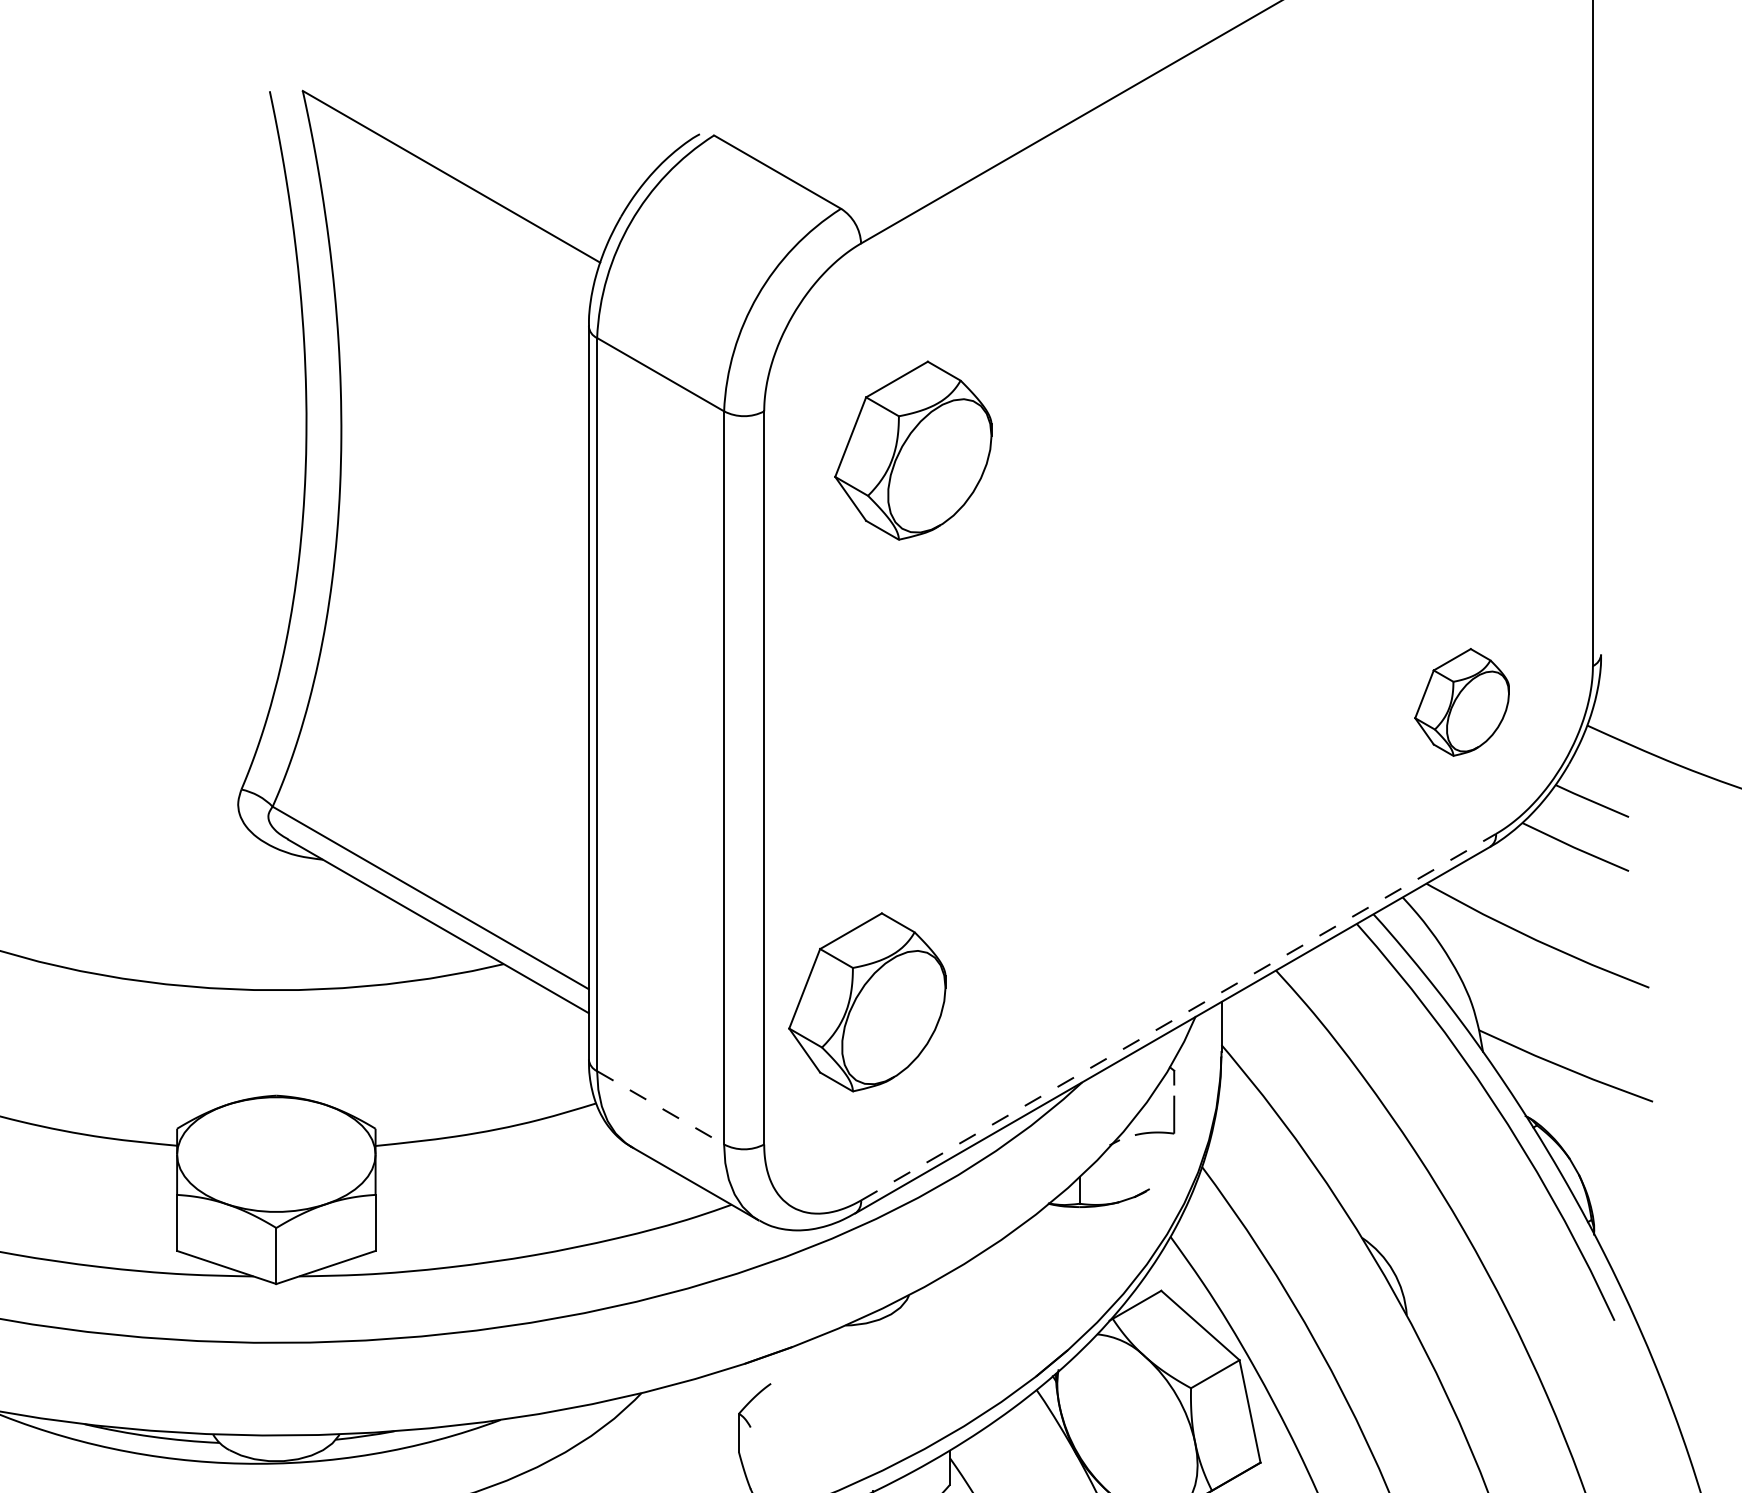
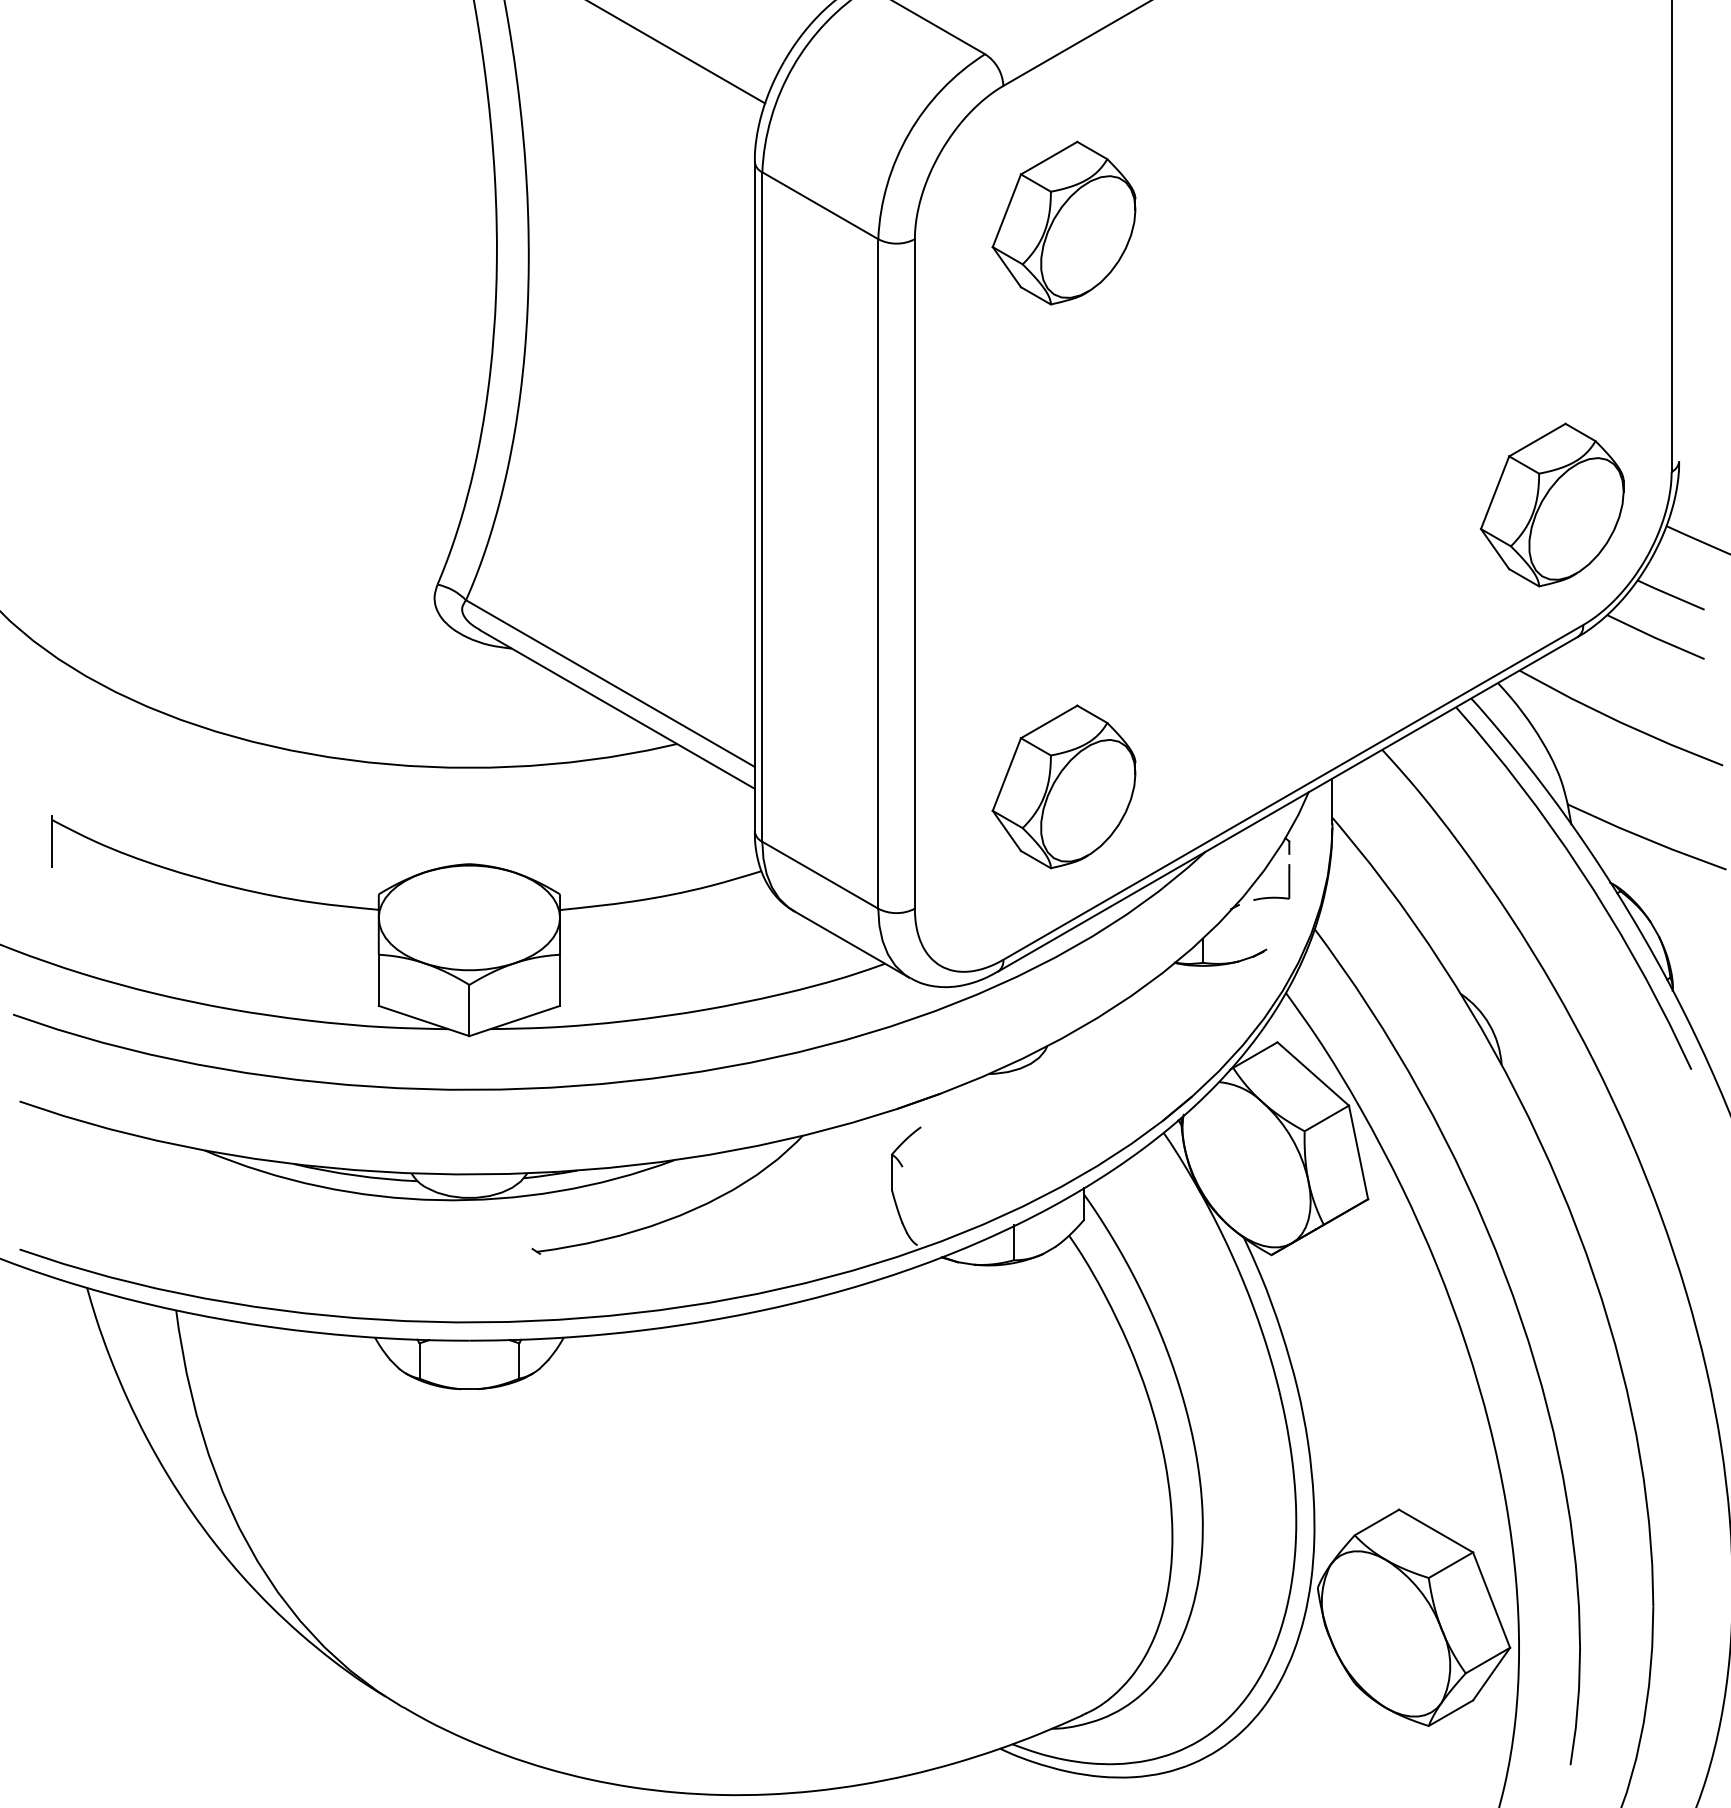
part: (912, 449) -> (1063, 222), moved
part: (1461, 701) -> (1551, 504), size x1.67
part: (866, 1001) -> (1063, 786), moved
line: (1178, 1017) -> (1293, 792), dashed -> solid
line: (660, 1108) -> (820, 875), dashed -> solid

